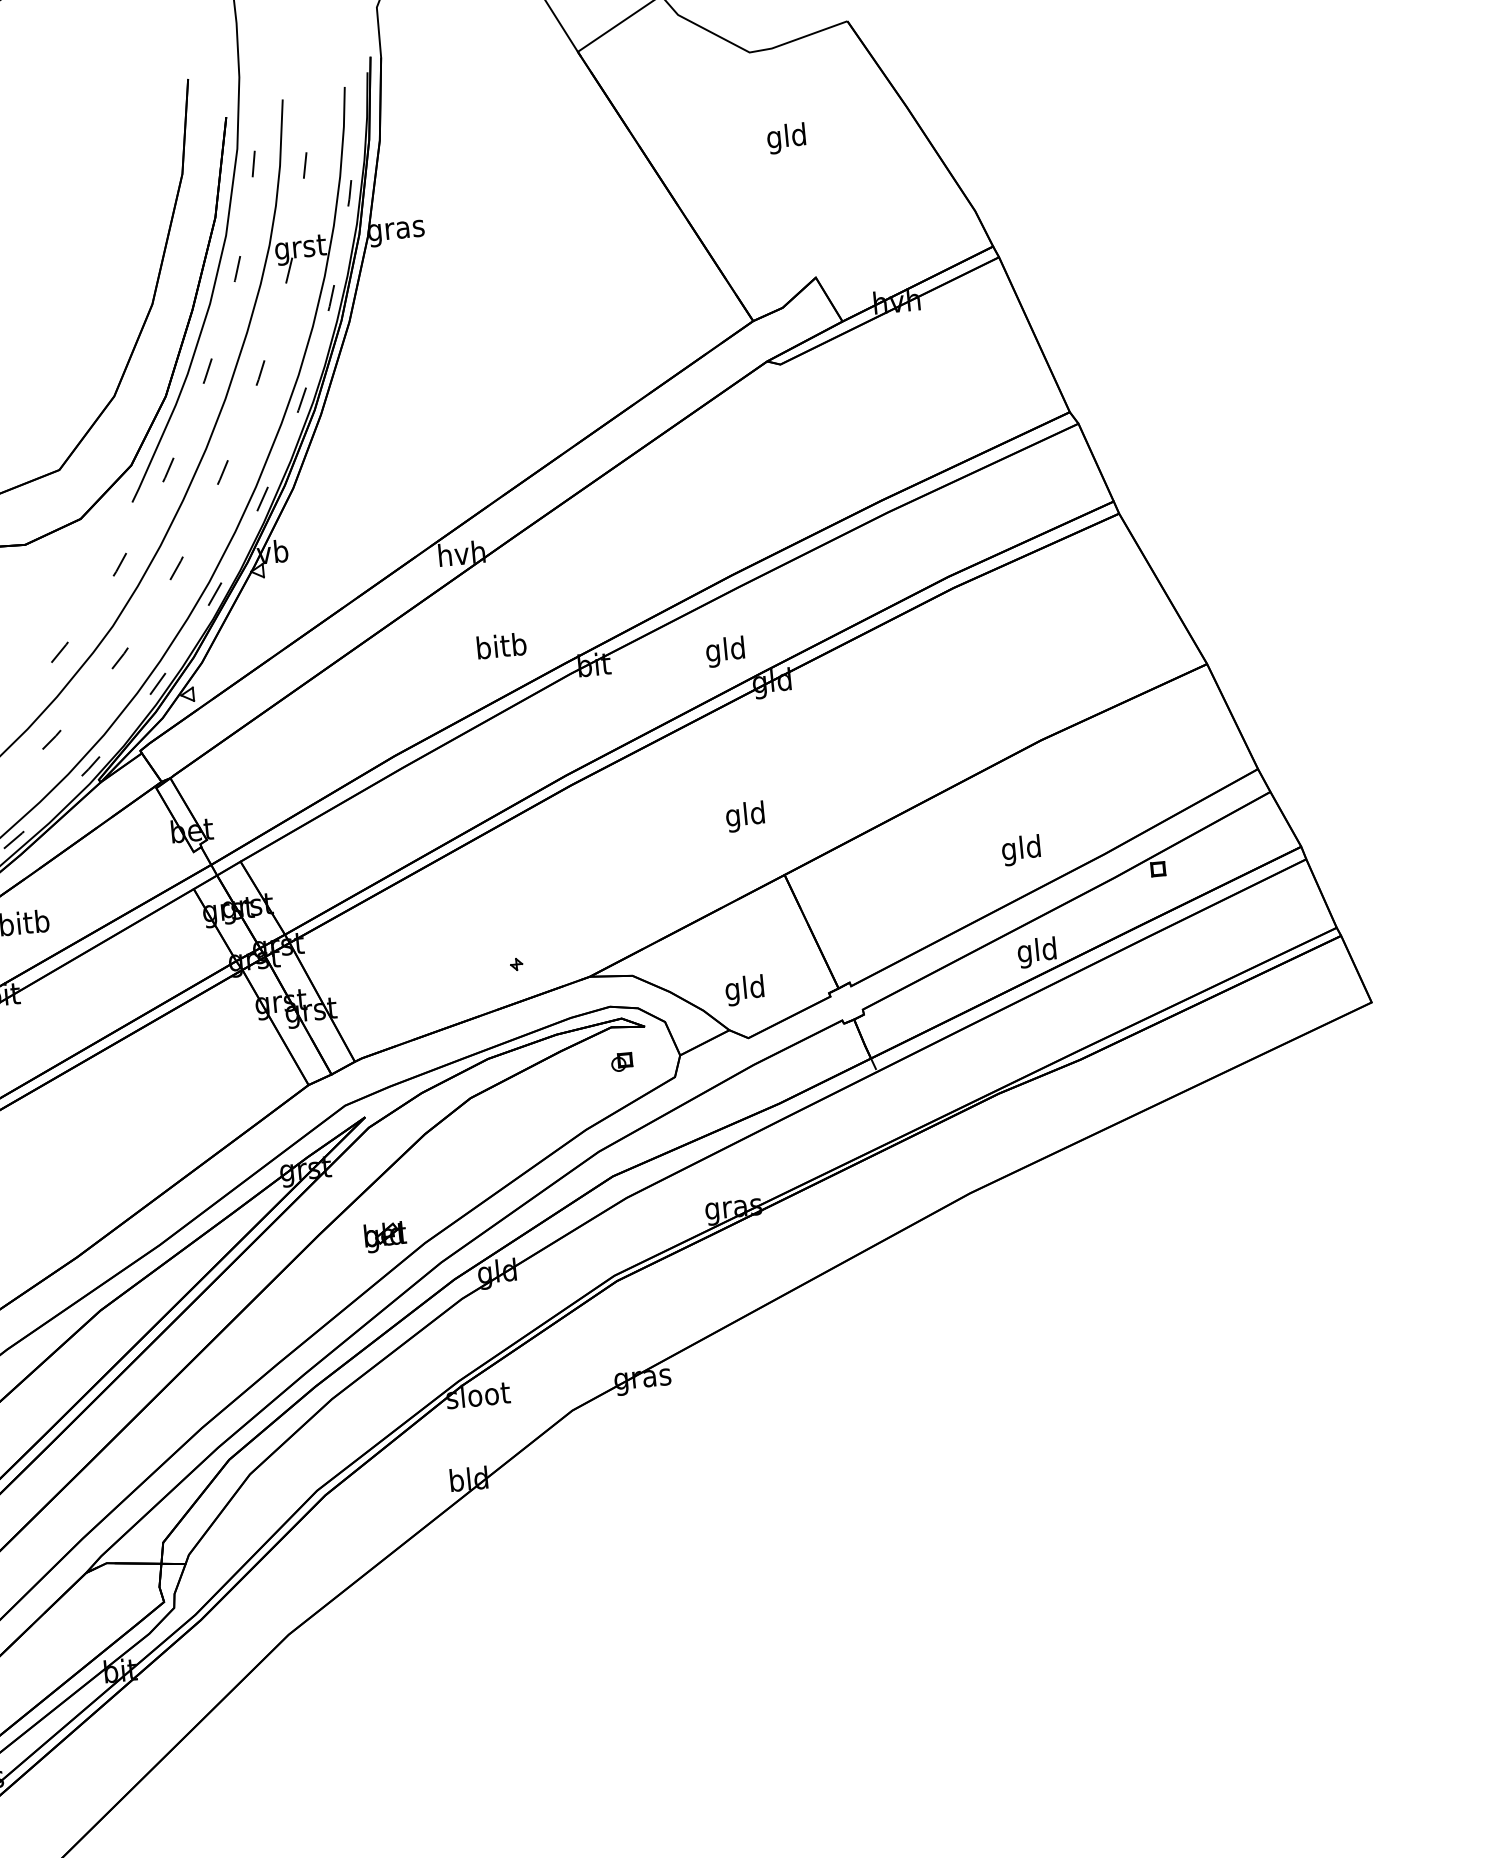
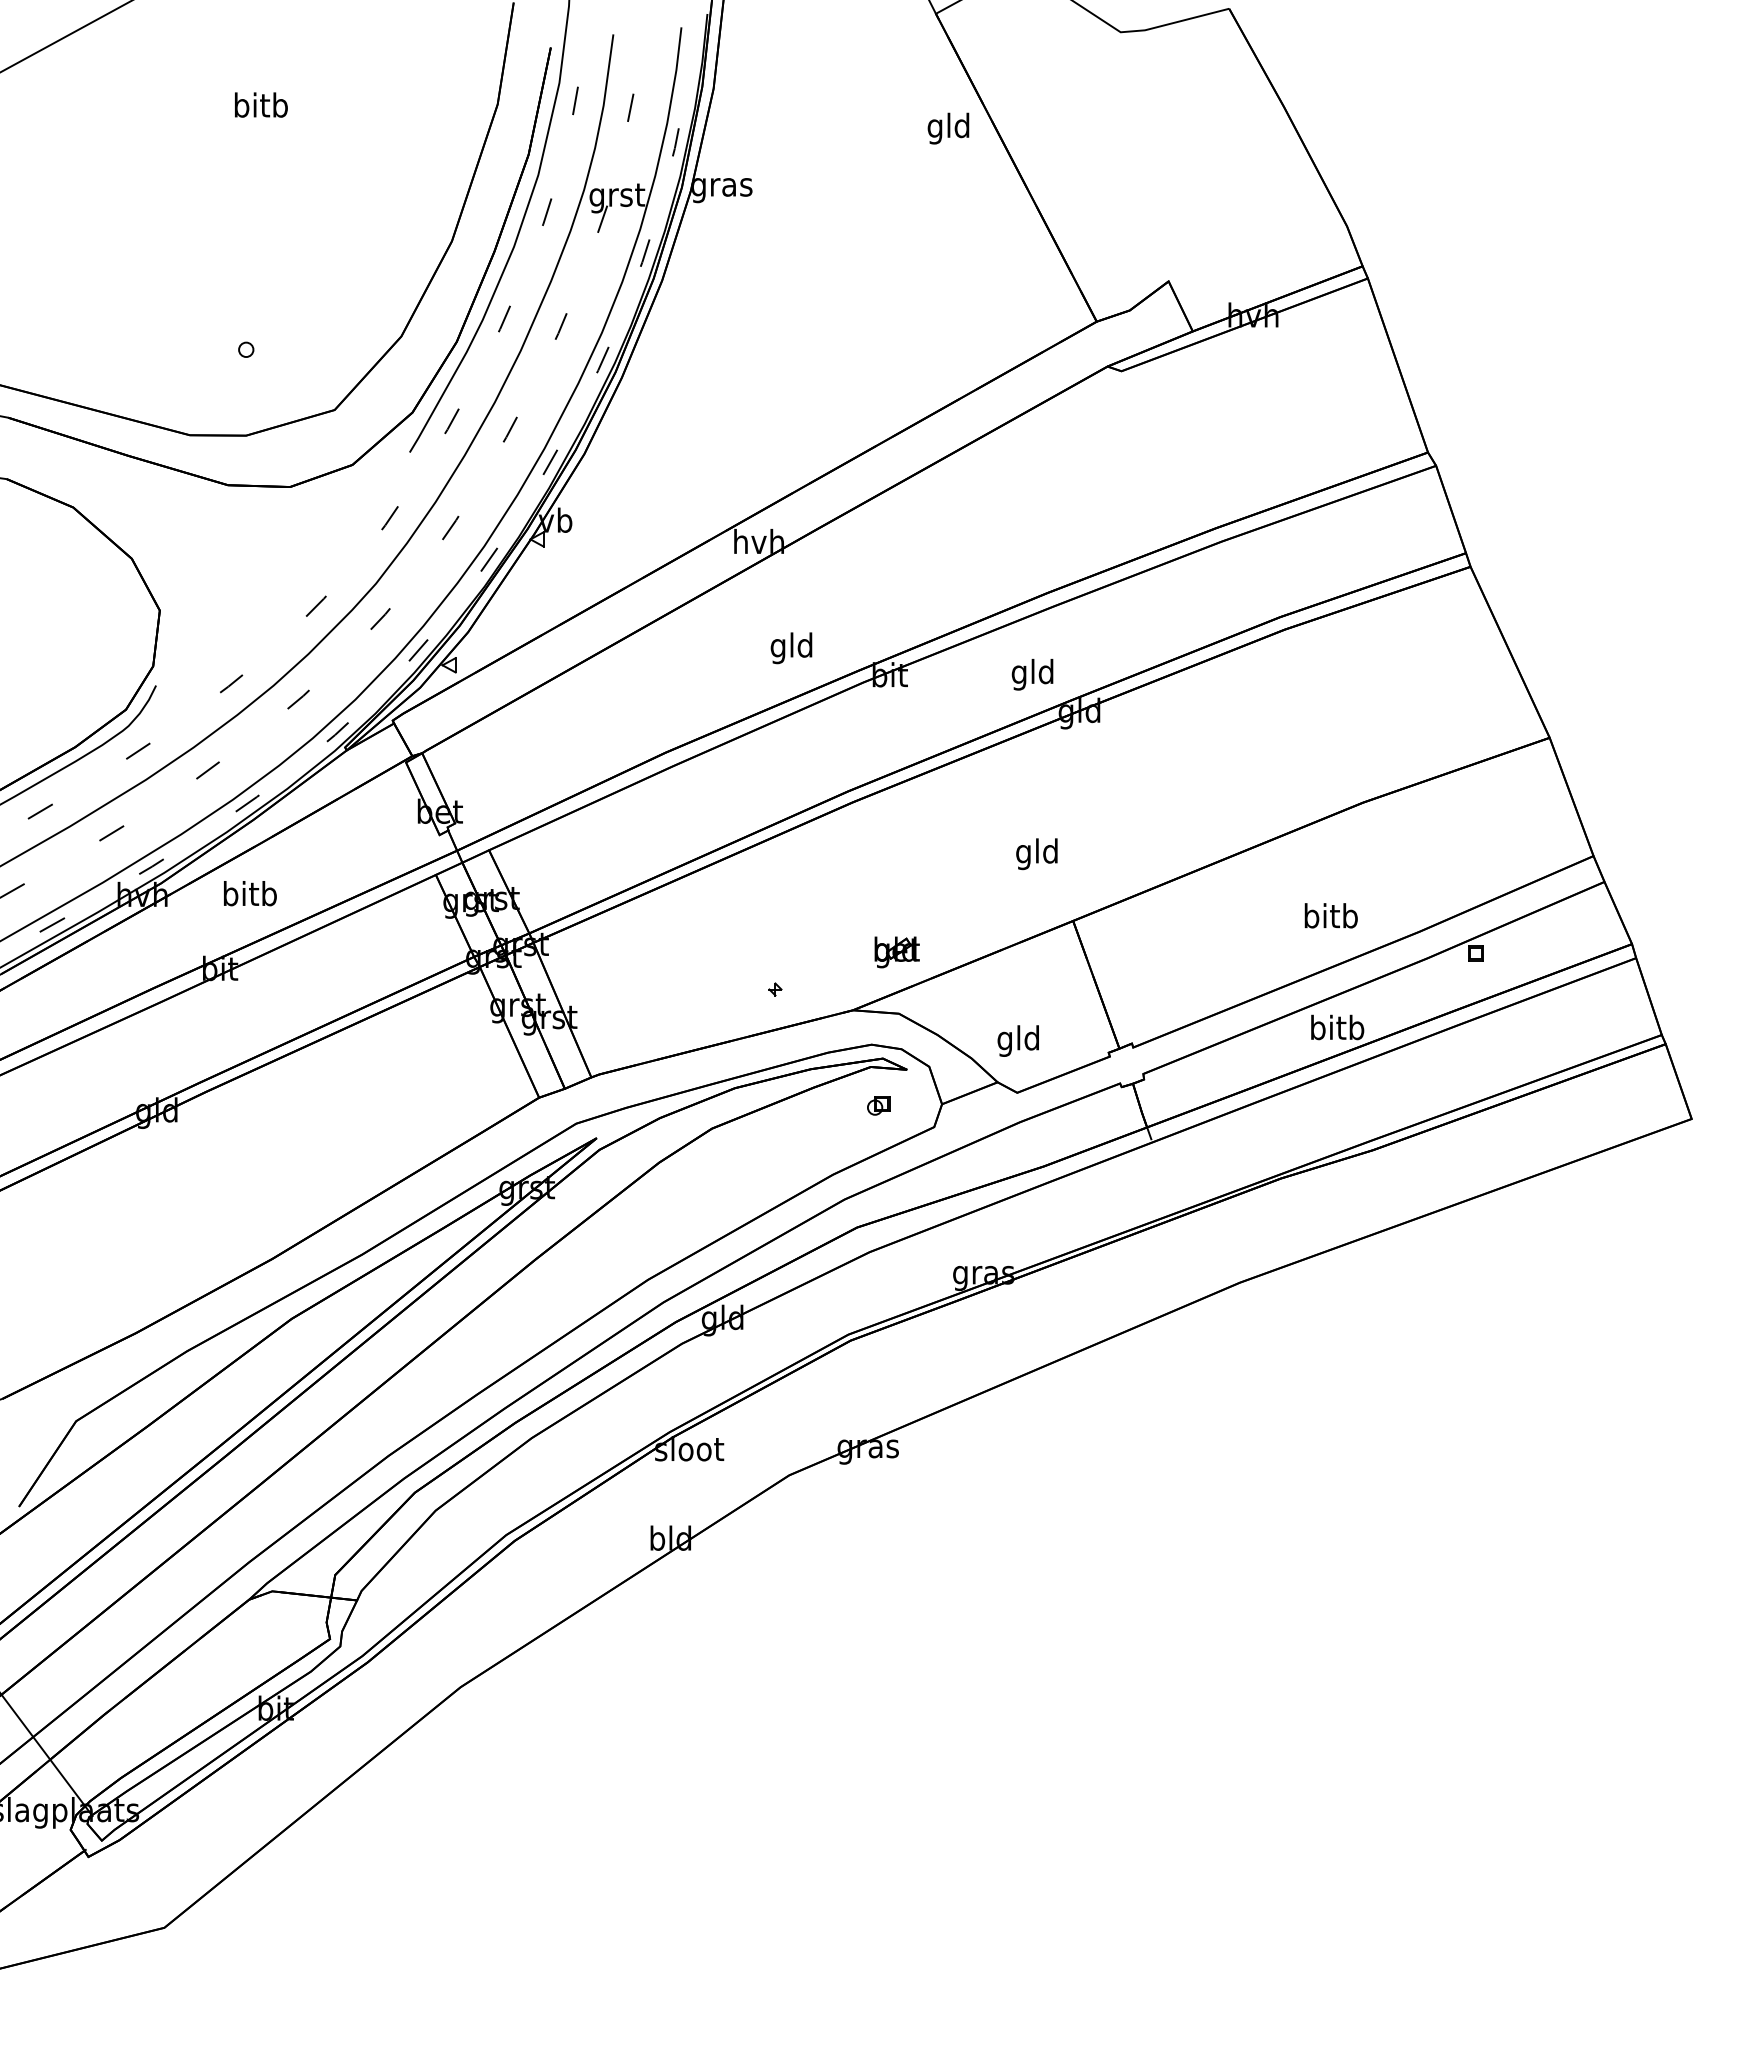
text: (786, 138) -> (948, 128), moved
text: (502, 648) -> (792, 648), bitb -> gld
text: (1021, 849) -> (1330, 918), gld -> bitb
text: (1037, 952) -> (1337, 1030), gld -> bitb
part: (384, 1237) -> (896, 952), moved

